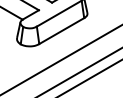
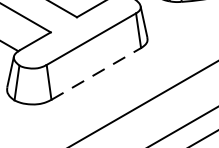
line: (61, 31) -> (95, 74), solid -> dashed

